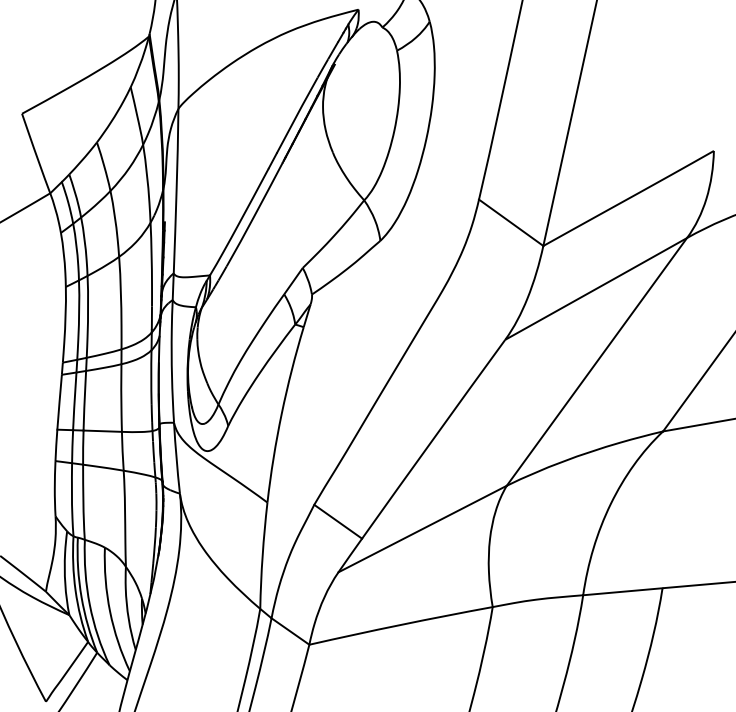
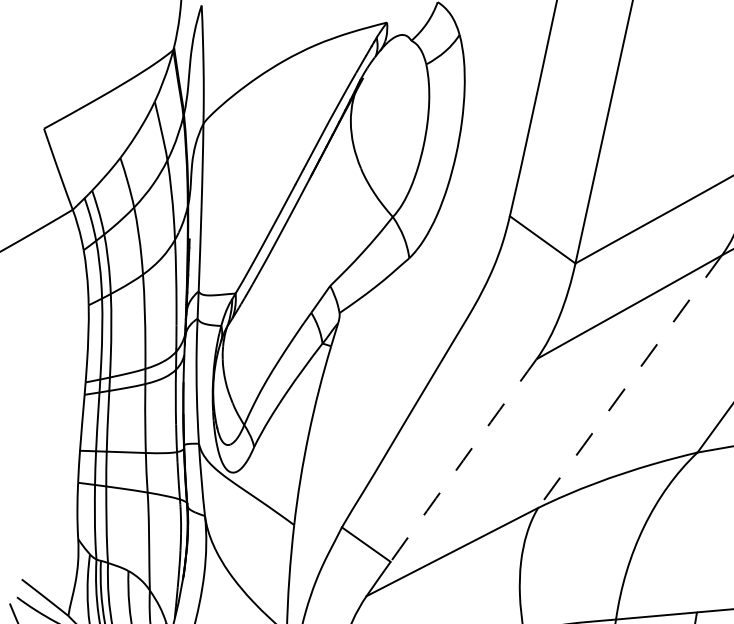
line: (596, 362) -> (629, 382), solid -> dashed
arc: (433, 439) -> (463, 460), solid -> dashed

